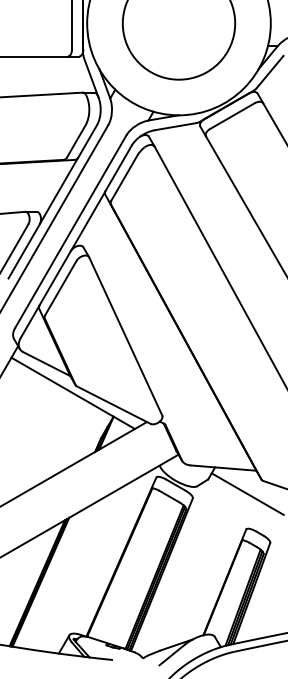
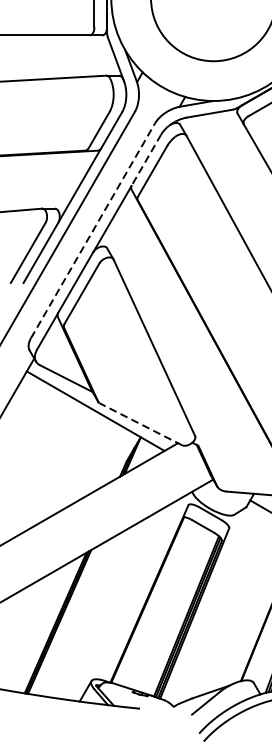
line: (118, 168) -> (146, 160), solid -> dashed
line: (71, 231) -> (93, 230), solid -> dashed
line: (113, 404) -> (140, 423), solid -> dashed

